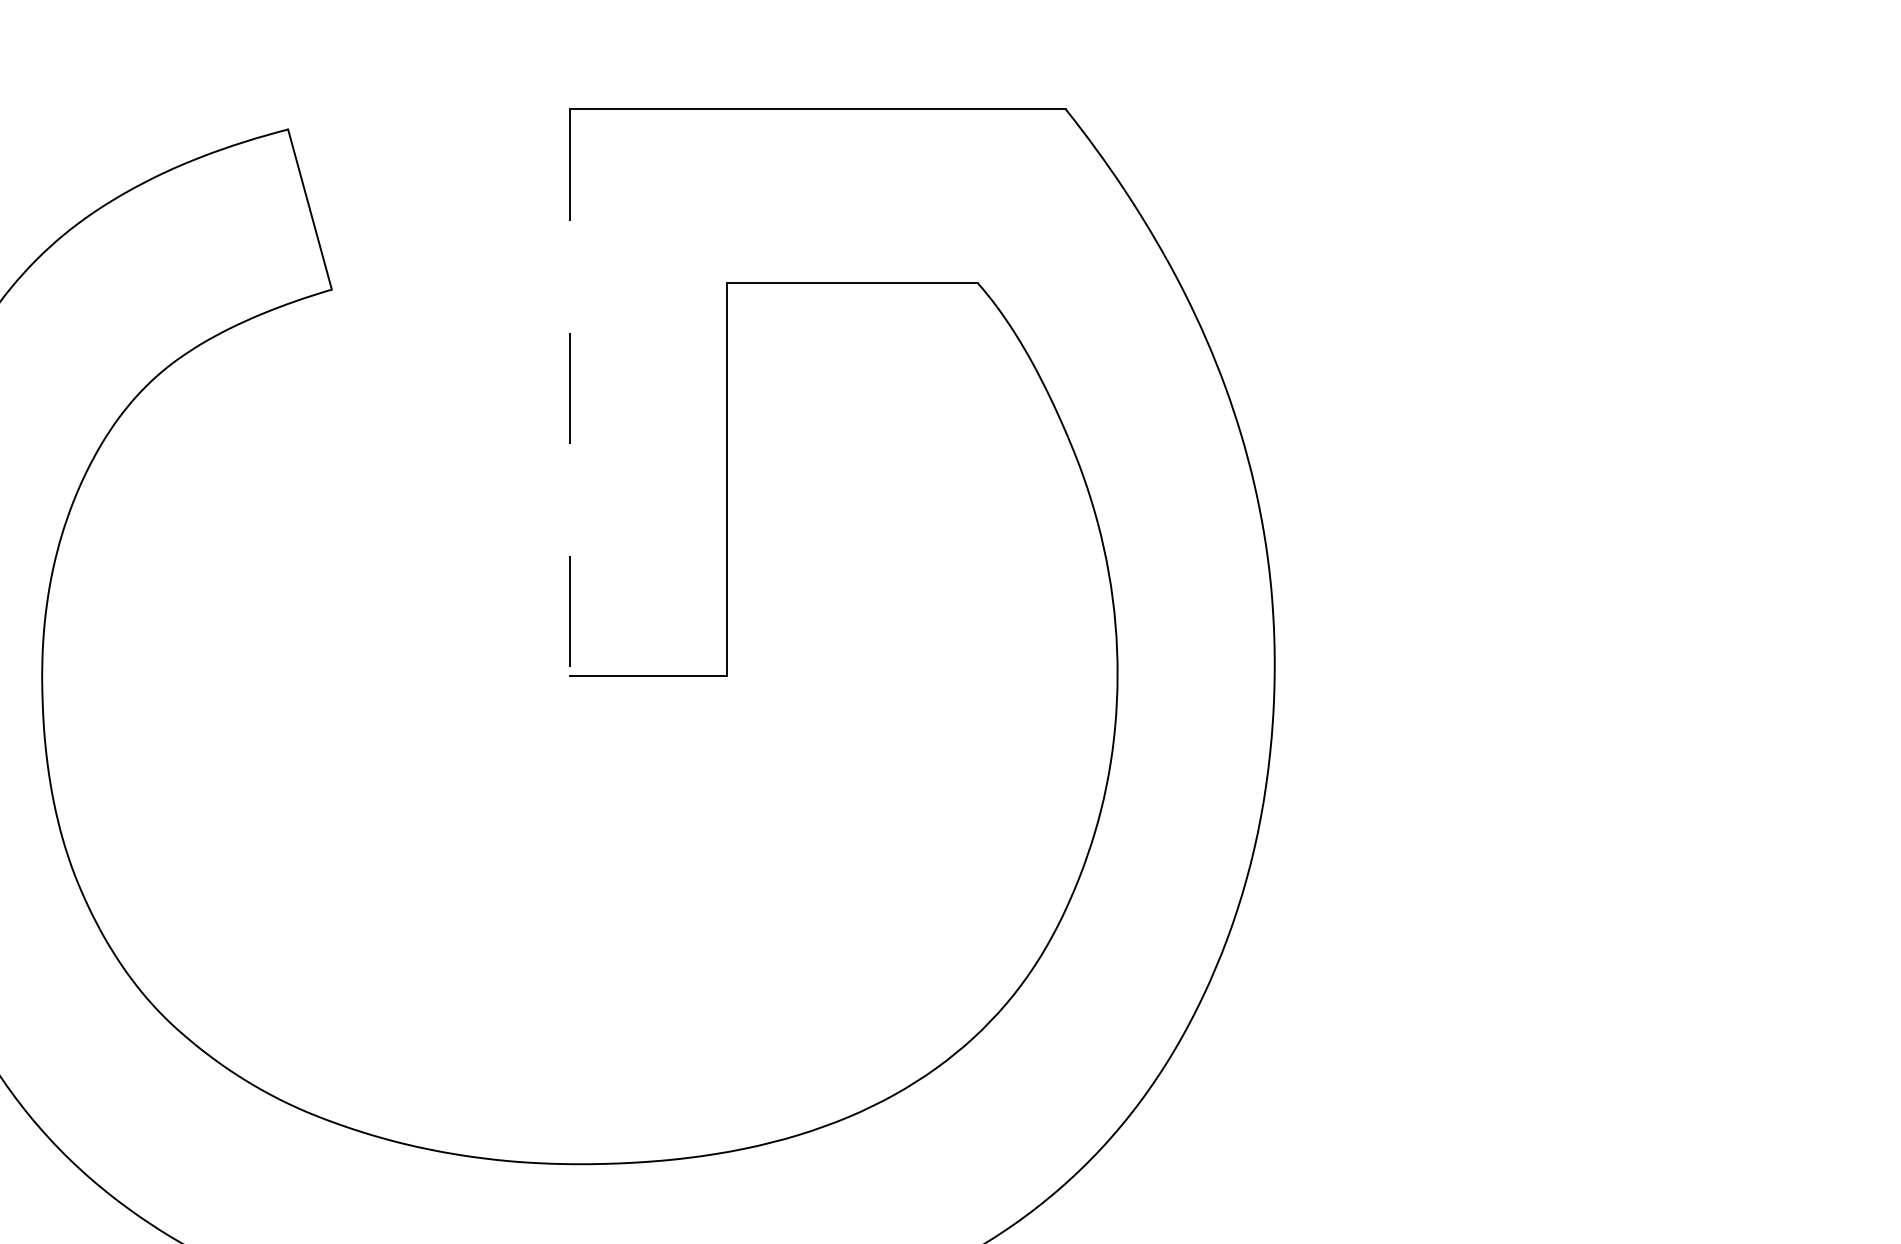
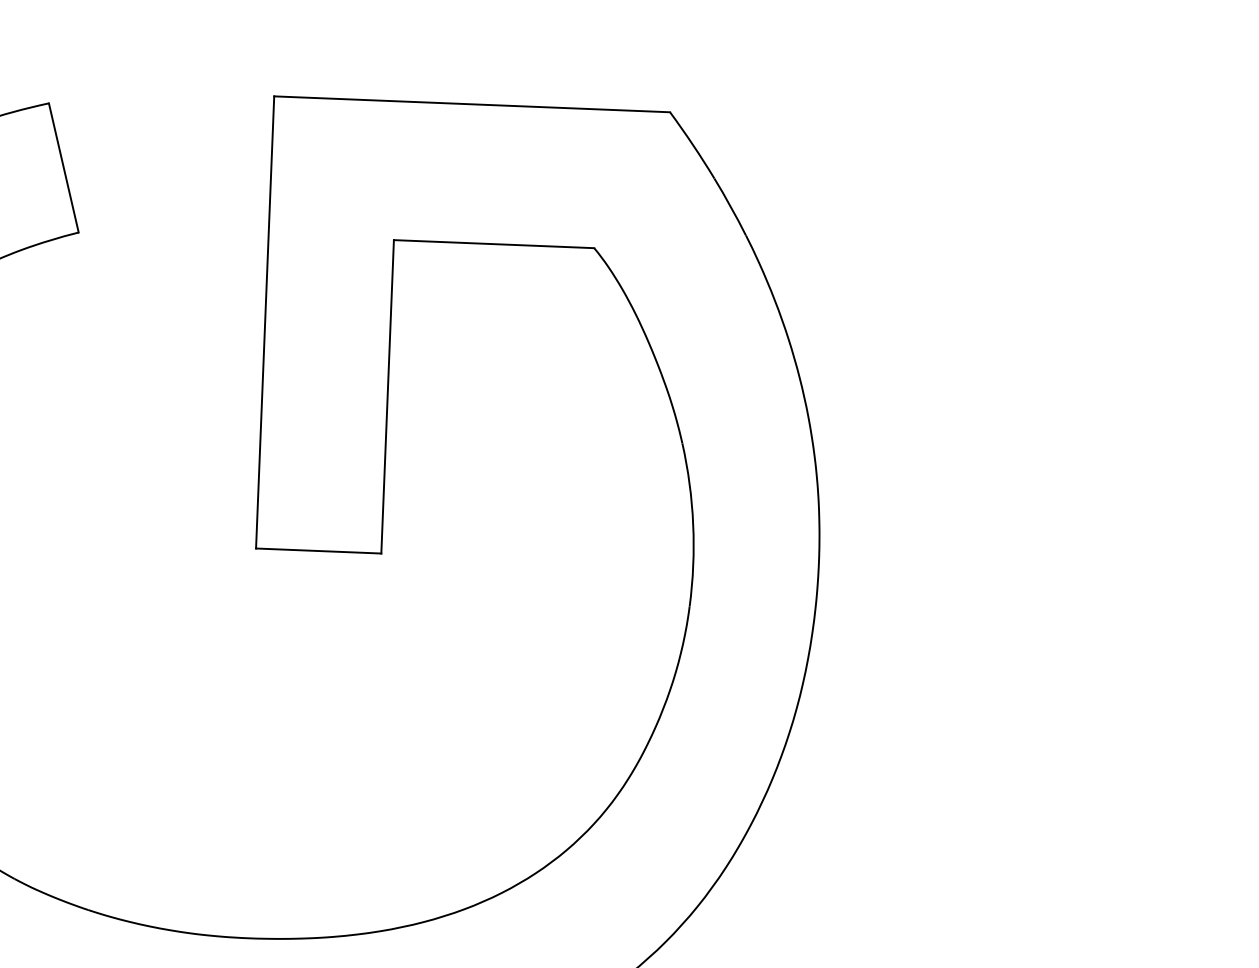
line: (569, 393) -> (264, 323), dashed -> solid

